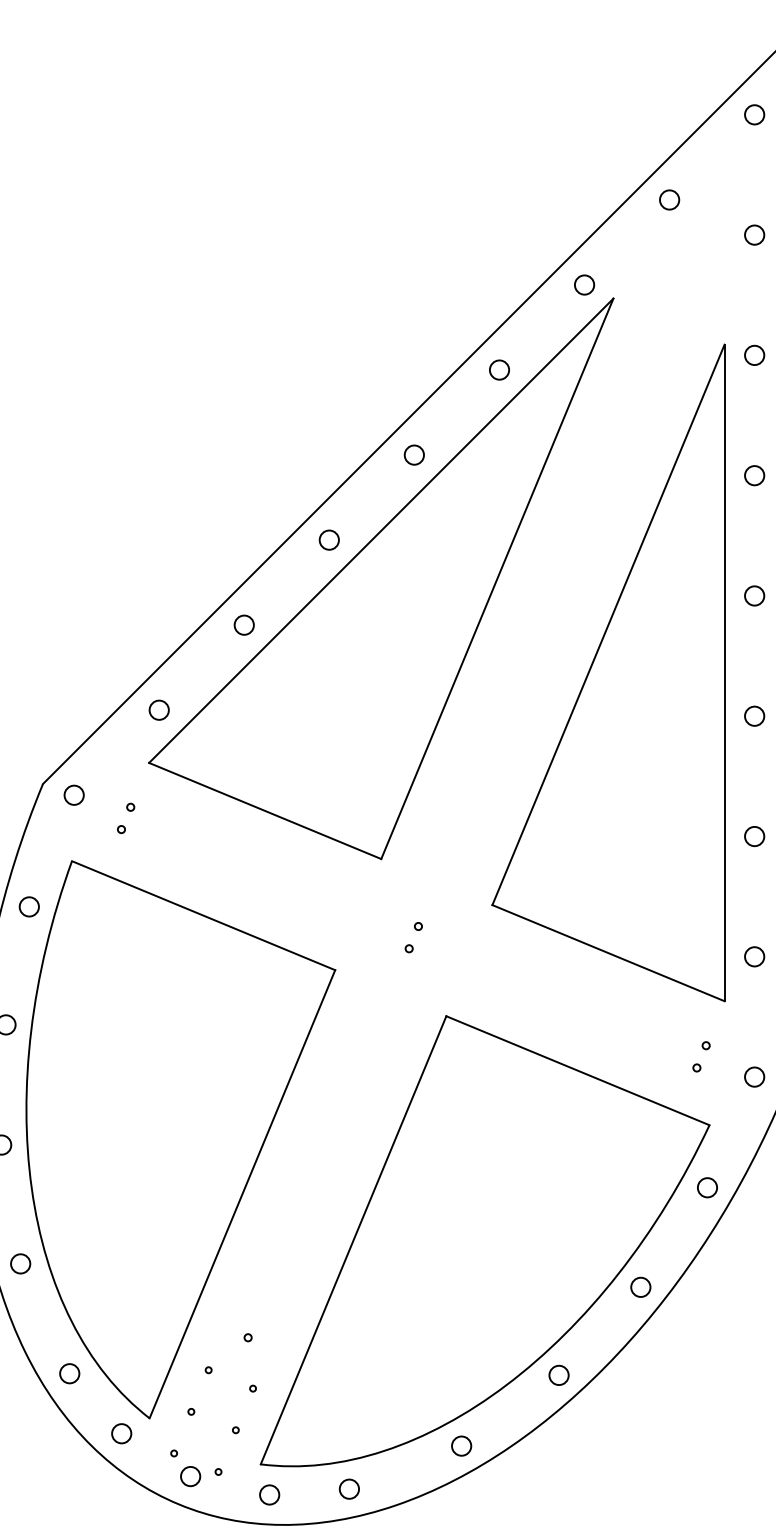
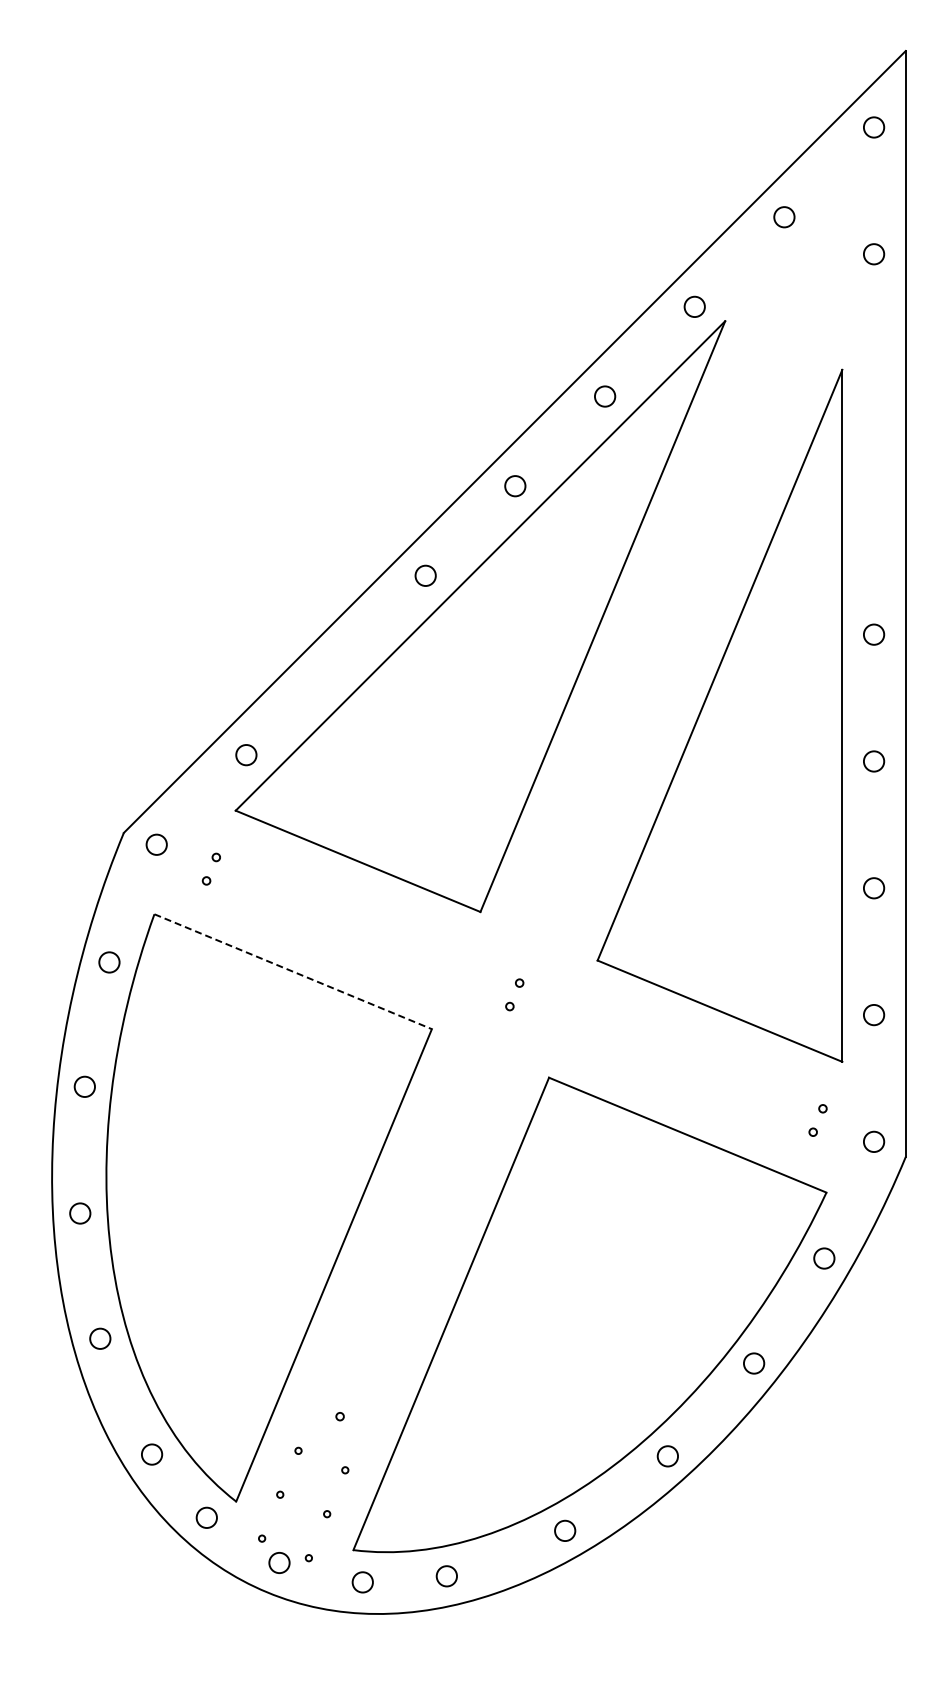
circle: (755, 355) -> (874, 381), removed
circle: (755, 475) -> (874, 507), removed
circle: (244, 625) -> (336, 665), removed
line: (203, 915) -> (293, 971), solid -> dashed

